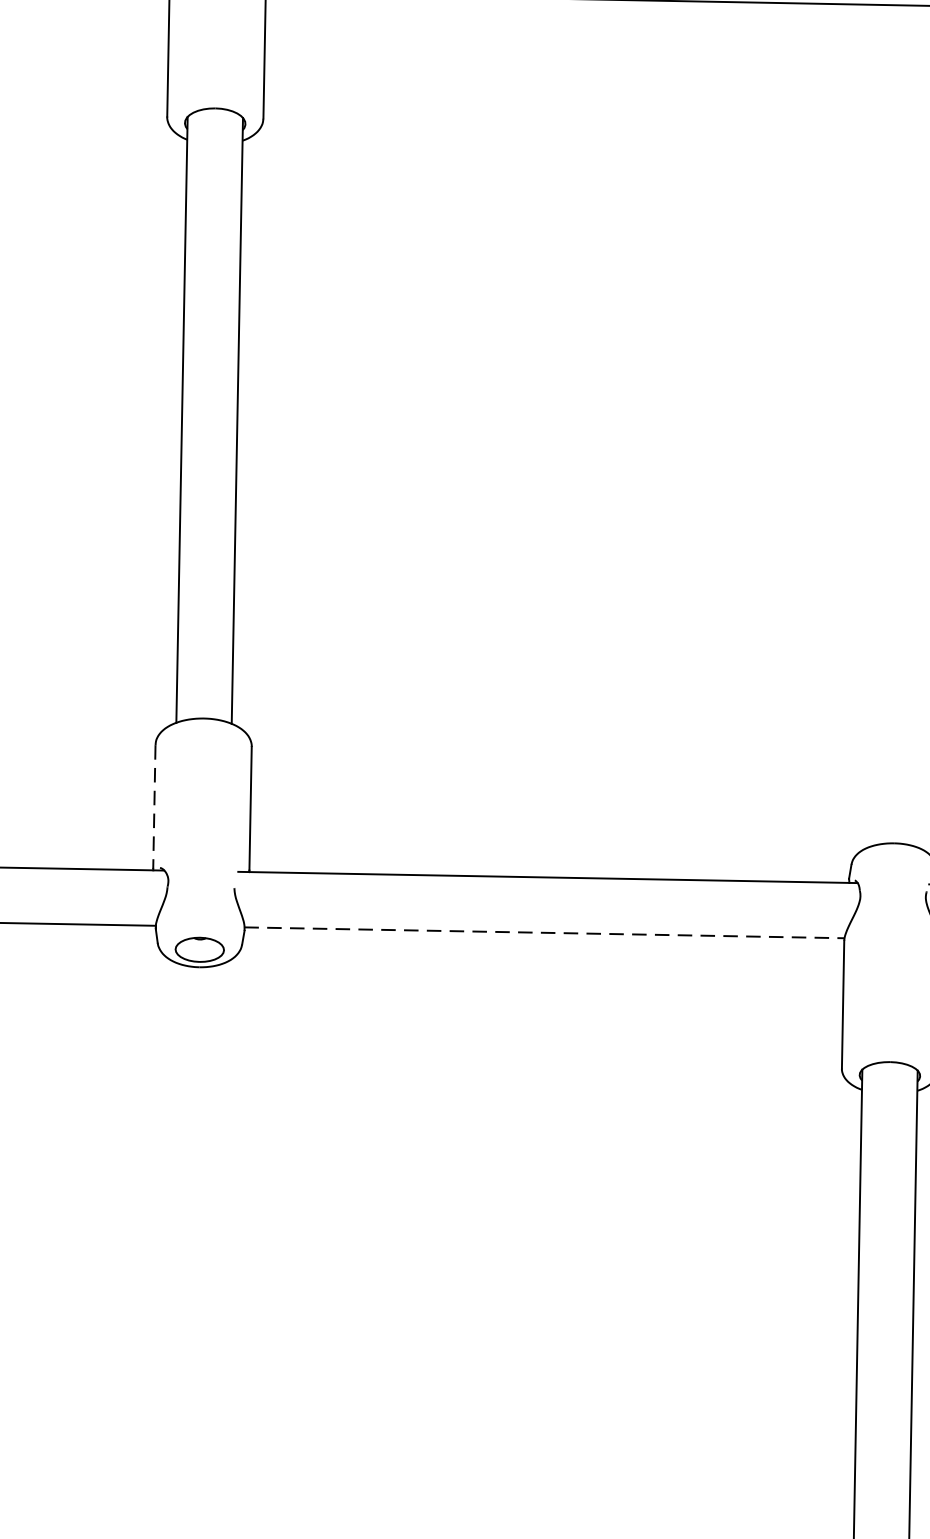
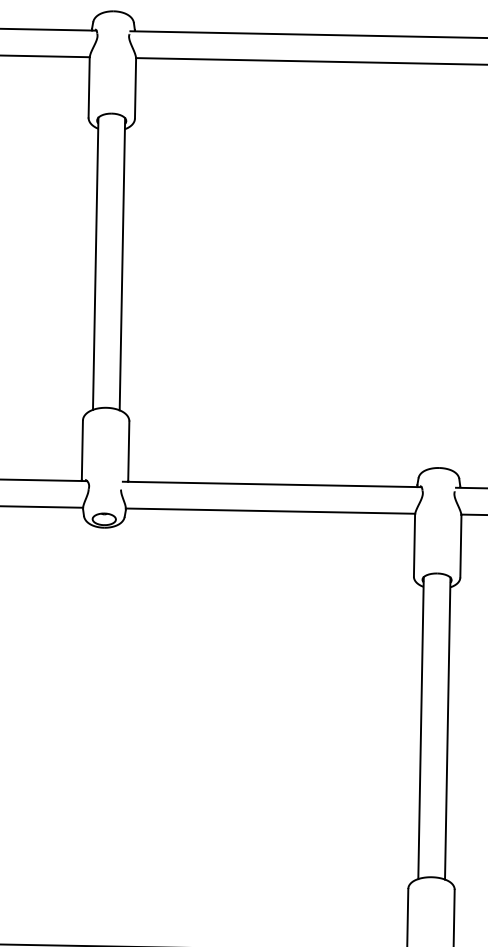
line: (154, 807) -> (82, 450), dashed -> solid
line: (544, 933) -> (270, 511), dashed -> solid

